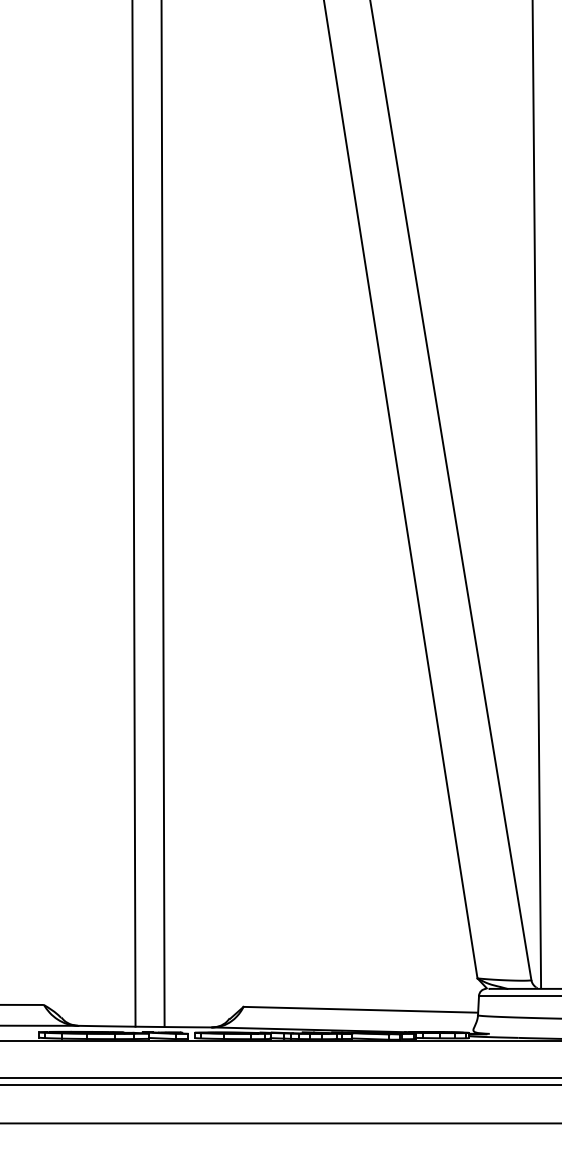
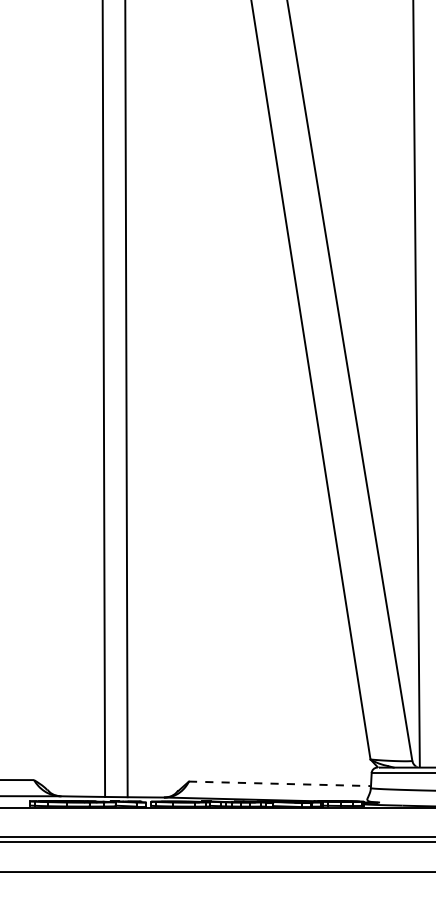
line: (360, 1009) -> (279, 783), solid -> dashed

